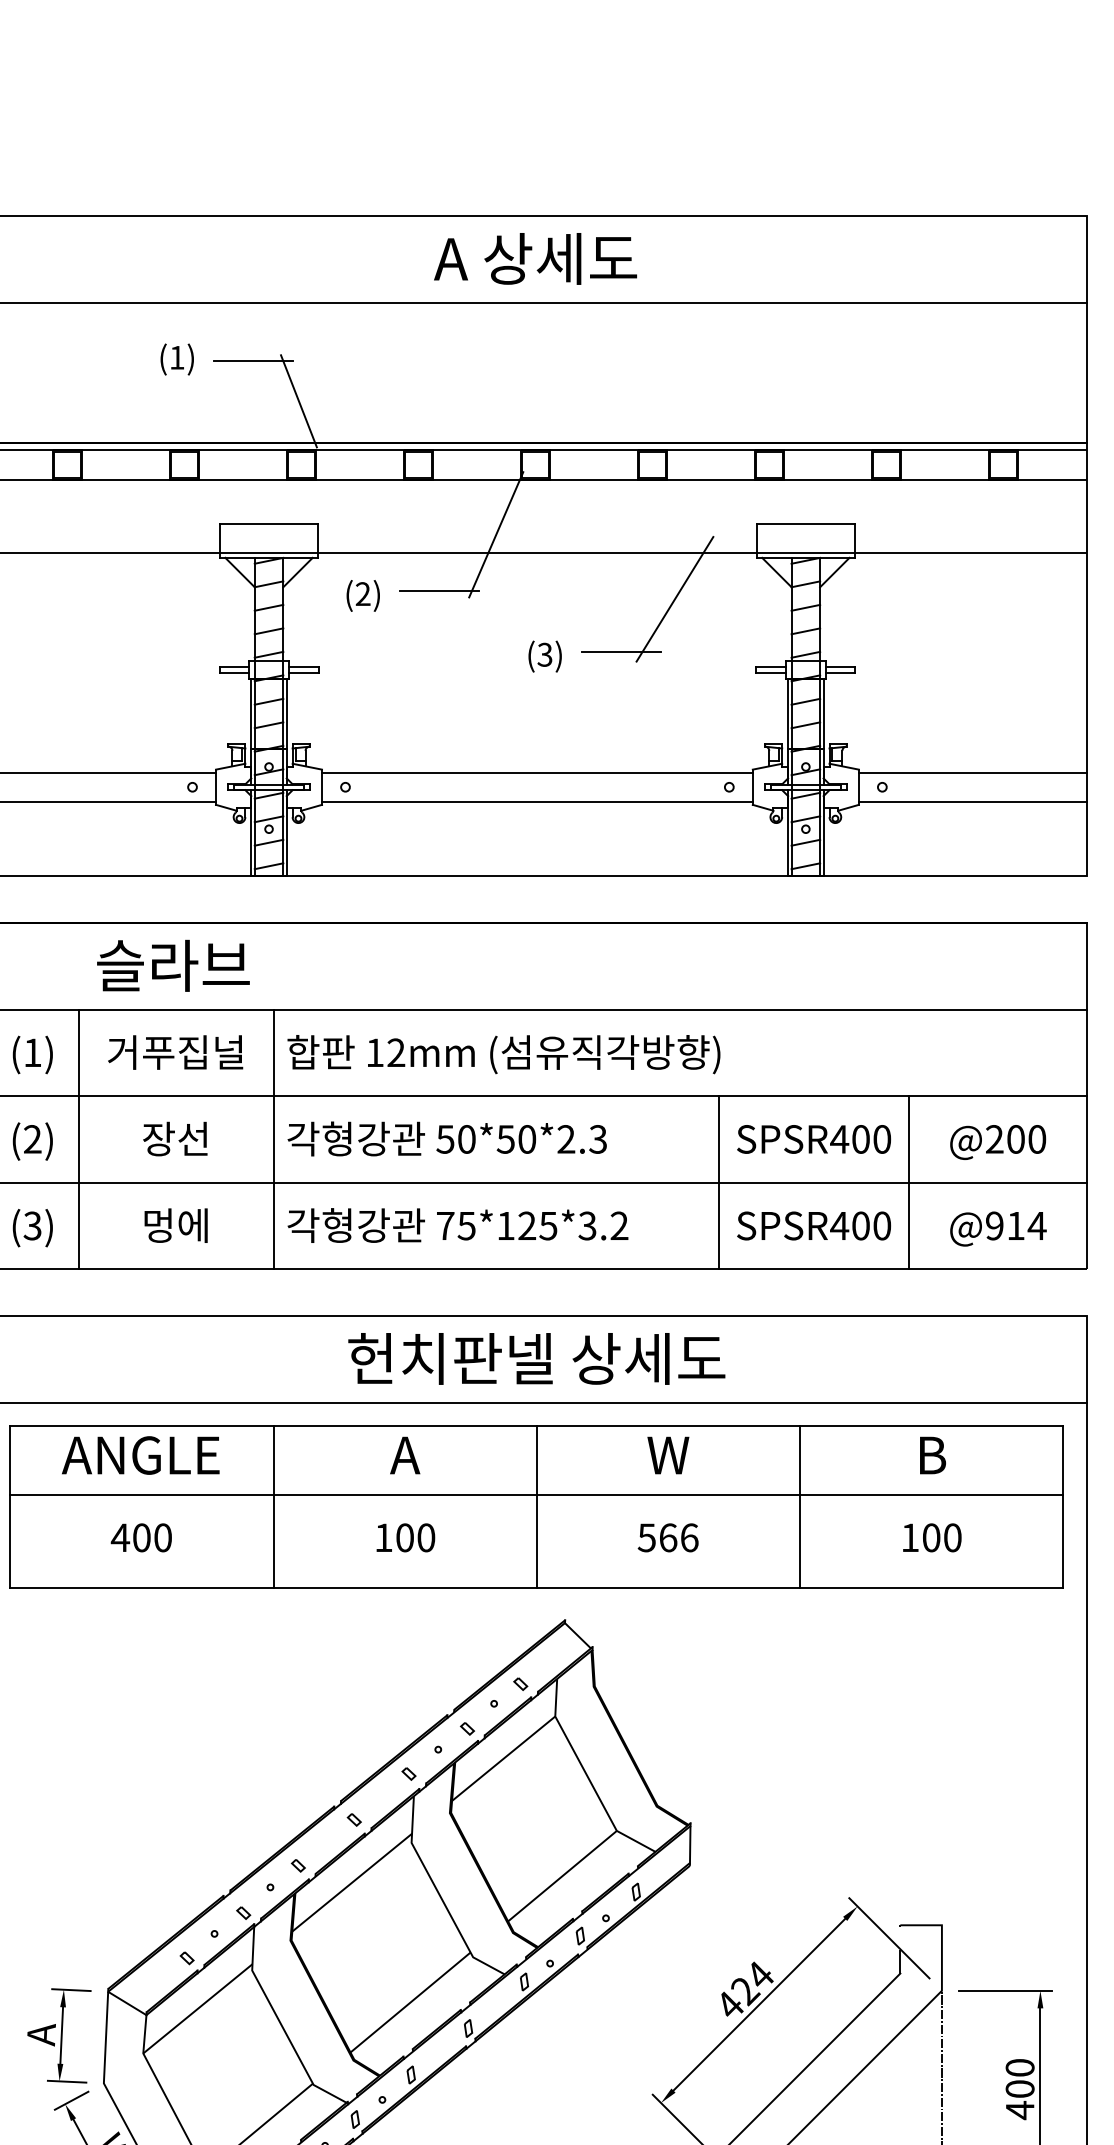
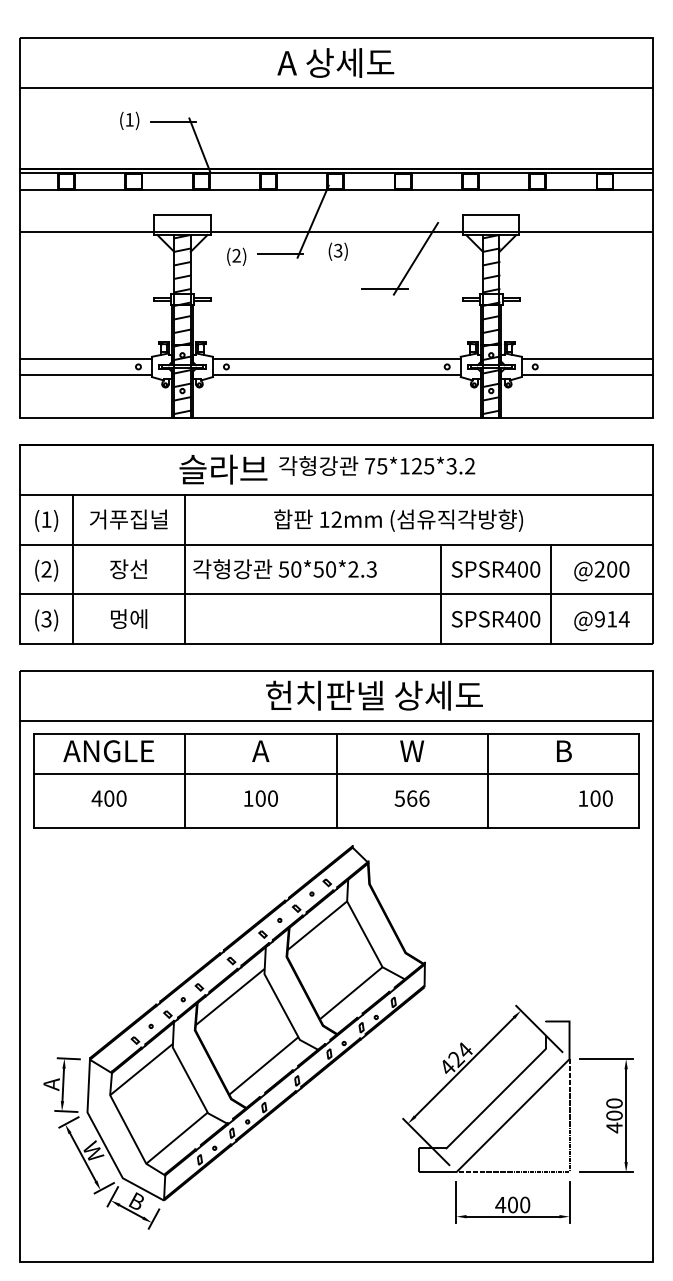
text: (543, 656) -> (337, 251), moved
text: (173, 965) -> (223, 469), moved
text: (503, 1054) -> (398, 520), moved
text: (458, 1224) -> (377, 465), moved
text: (536, 1358) -> (374, 695), moved
text: (931, 1537) -> (595, 798), moved

